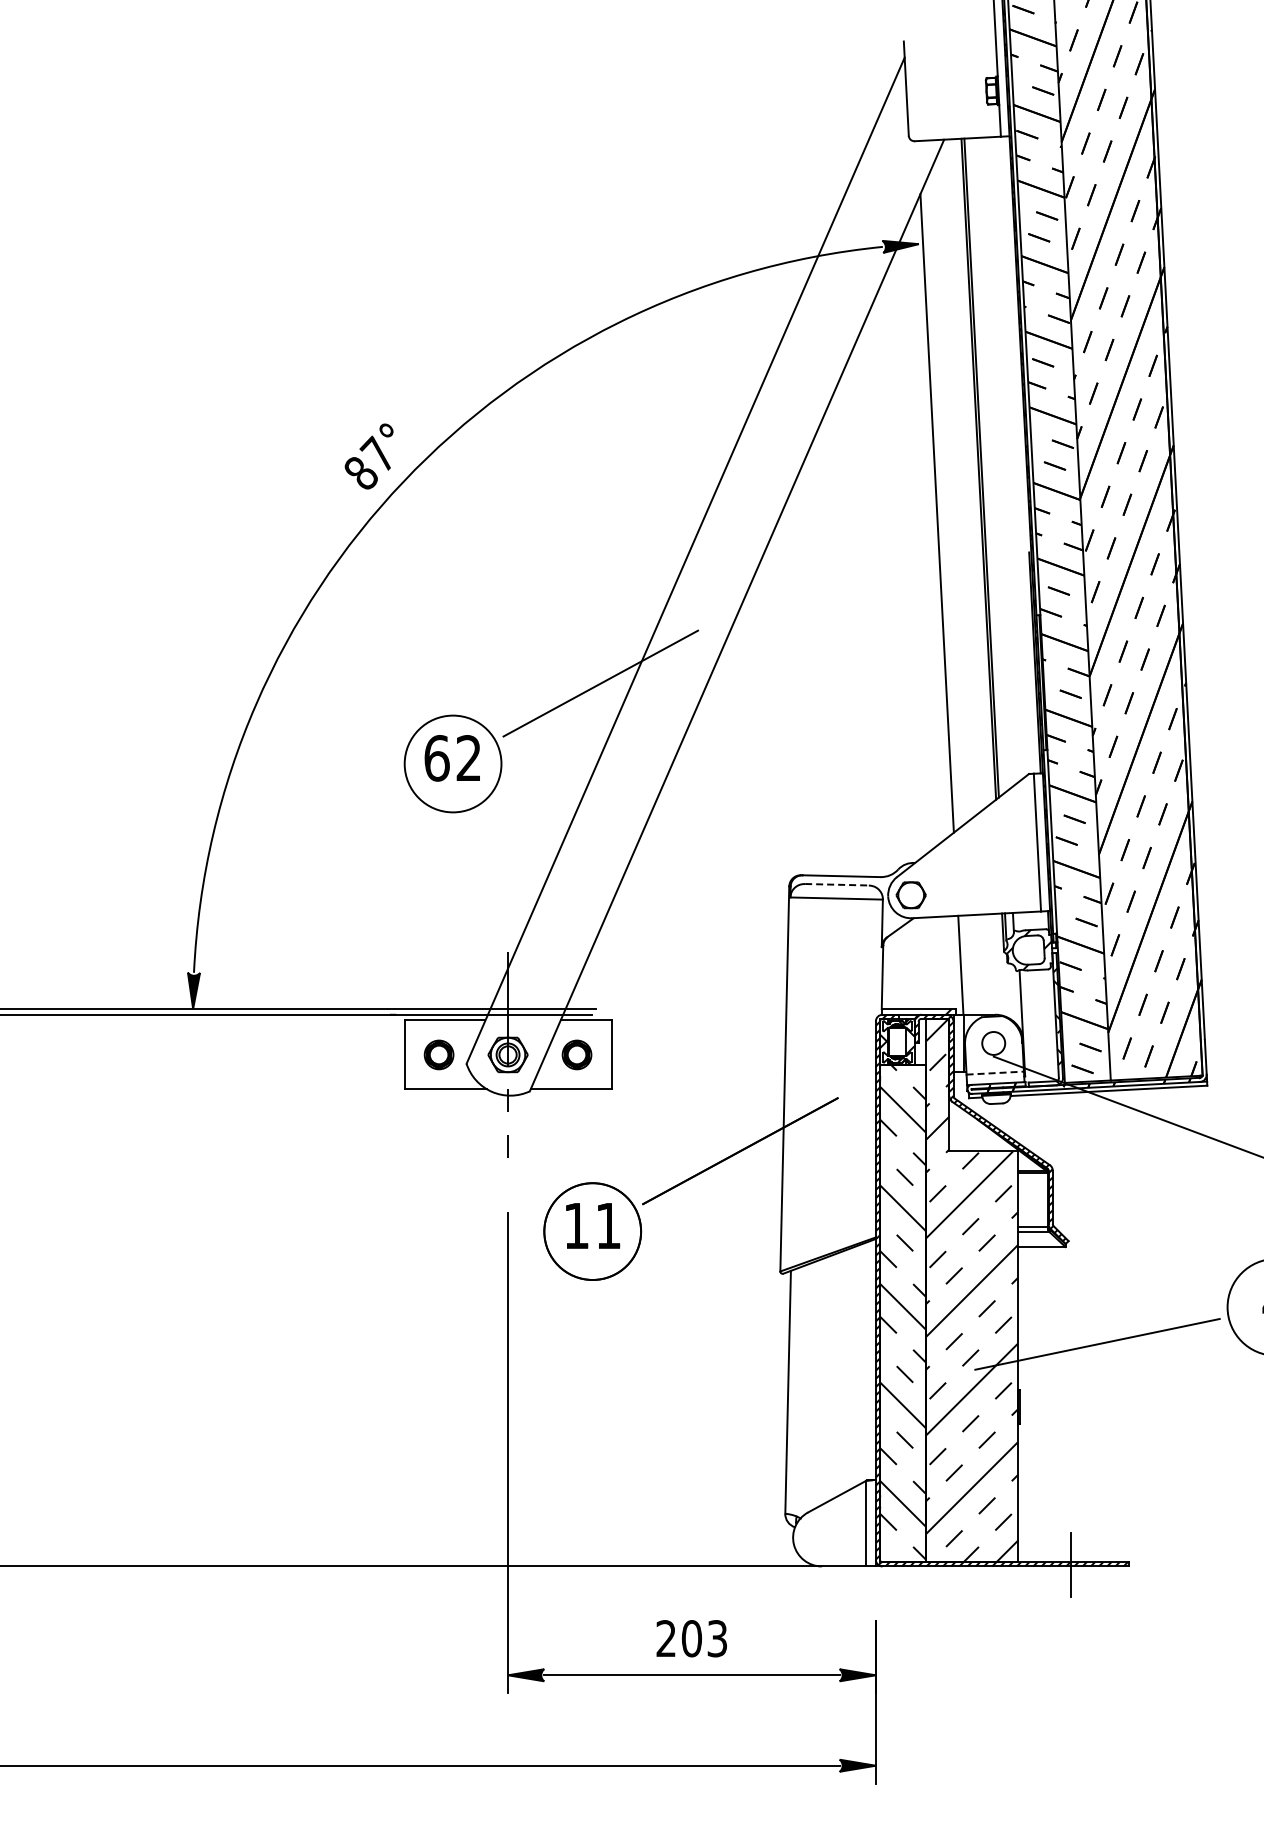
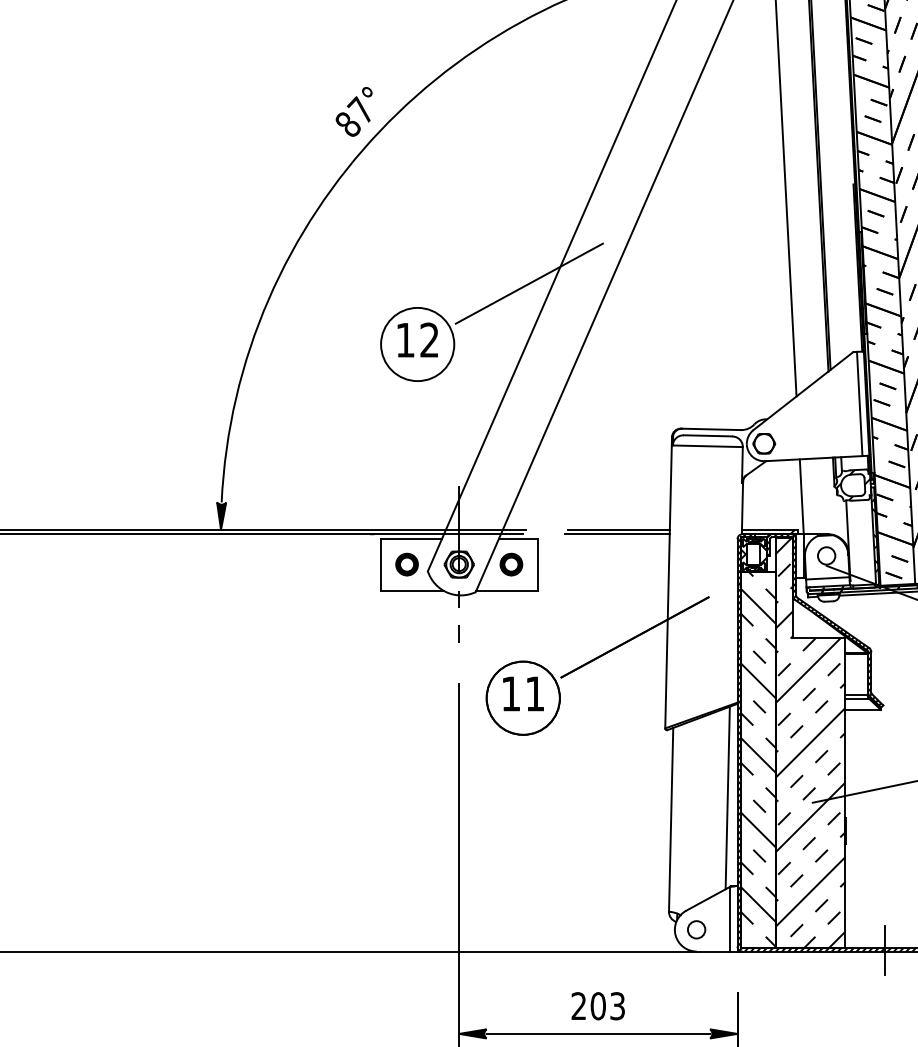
text: (436, 758) -> (405, 340), 62 -> 12
line: (836, 884) -> (707, 435), dashed -> solid
line: (719, 1009) -> (619, 530), added
line: (717, 1014) -> (617, 534), added
line: (995, 1073) -> (828, 578), dashed -> solid
line: (862, 1363) -> (727, 798), added
circle: (821, 1537) -> (696, 929), added

